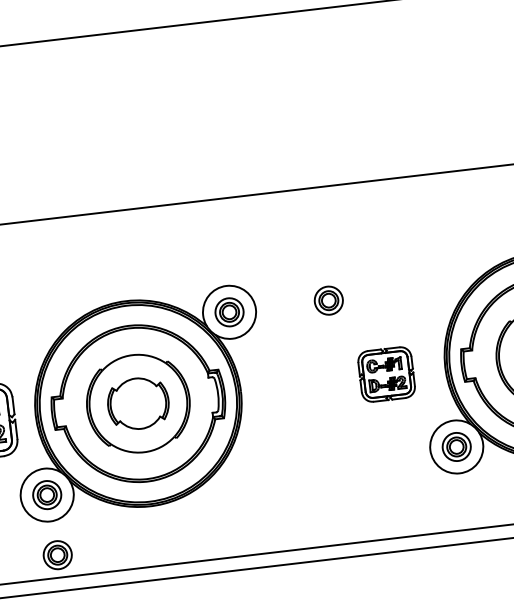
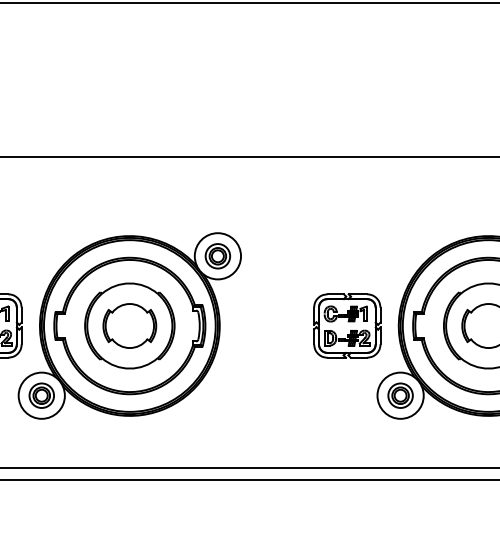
part: (328, 300) -> (304, 256), removed
part: (386, 373) -> (347, 325), size x1.43
part: (57, 554) -> (44, 448), removed

